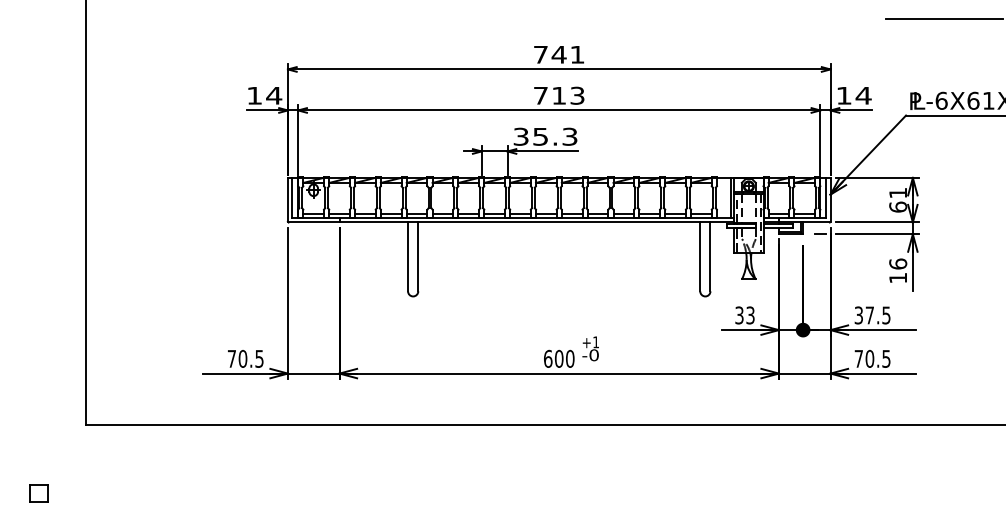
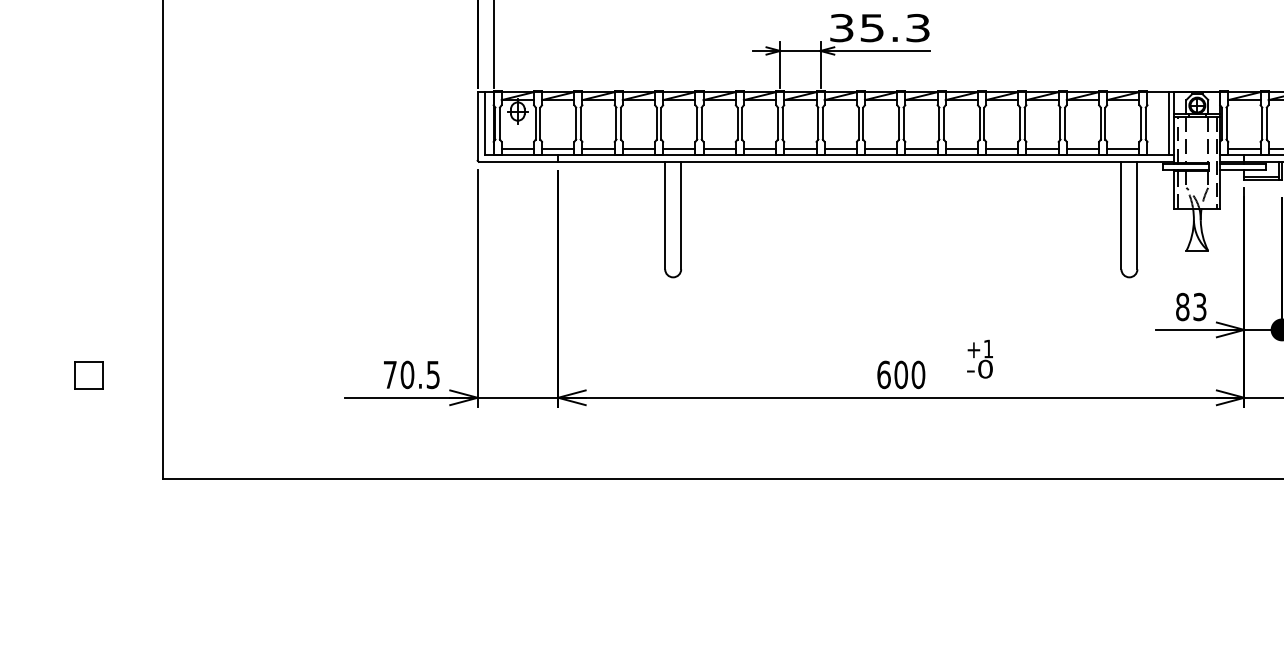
text: (739, 315) -> (1182, 307), 33 -> 83
text: (590, 348) -> (979, 358), moved
part: (38, 493) -> (88, 375), moved

